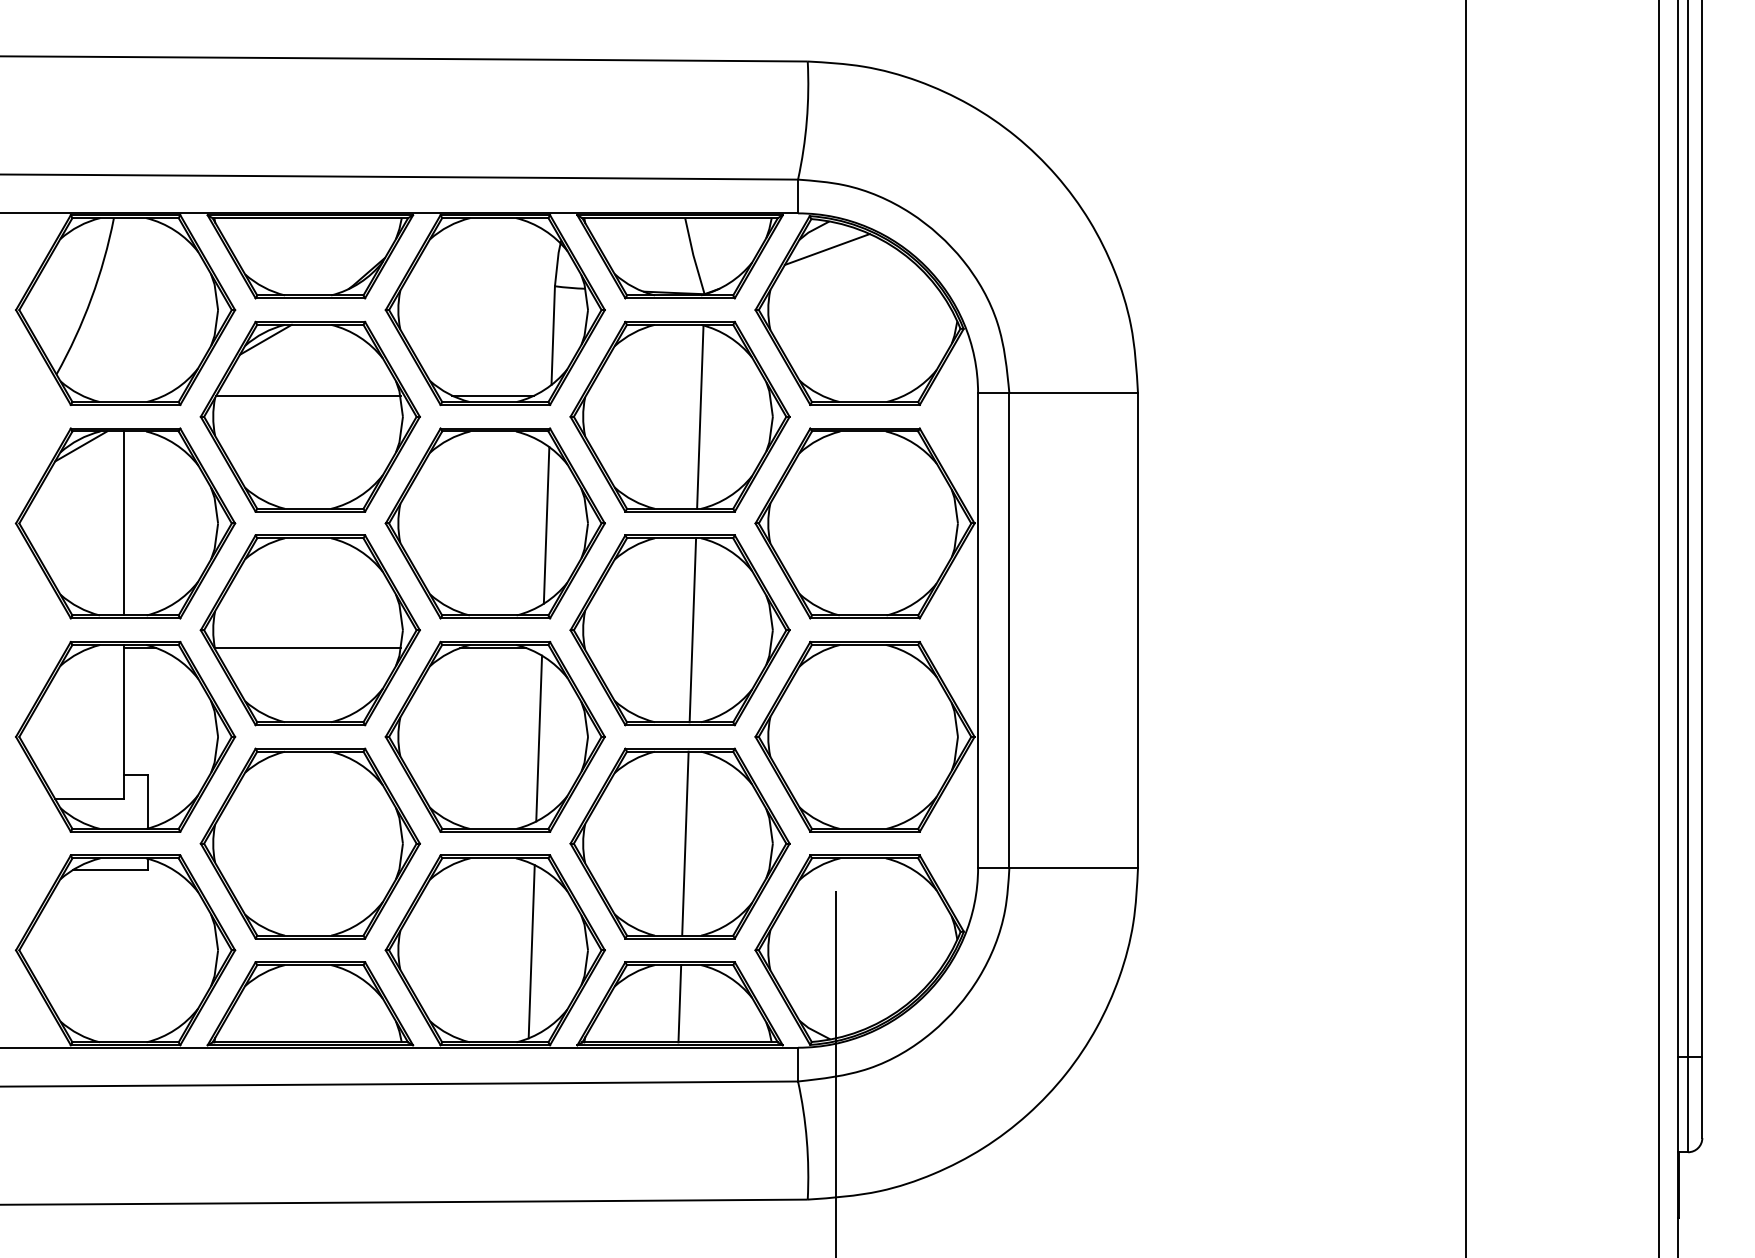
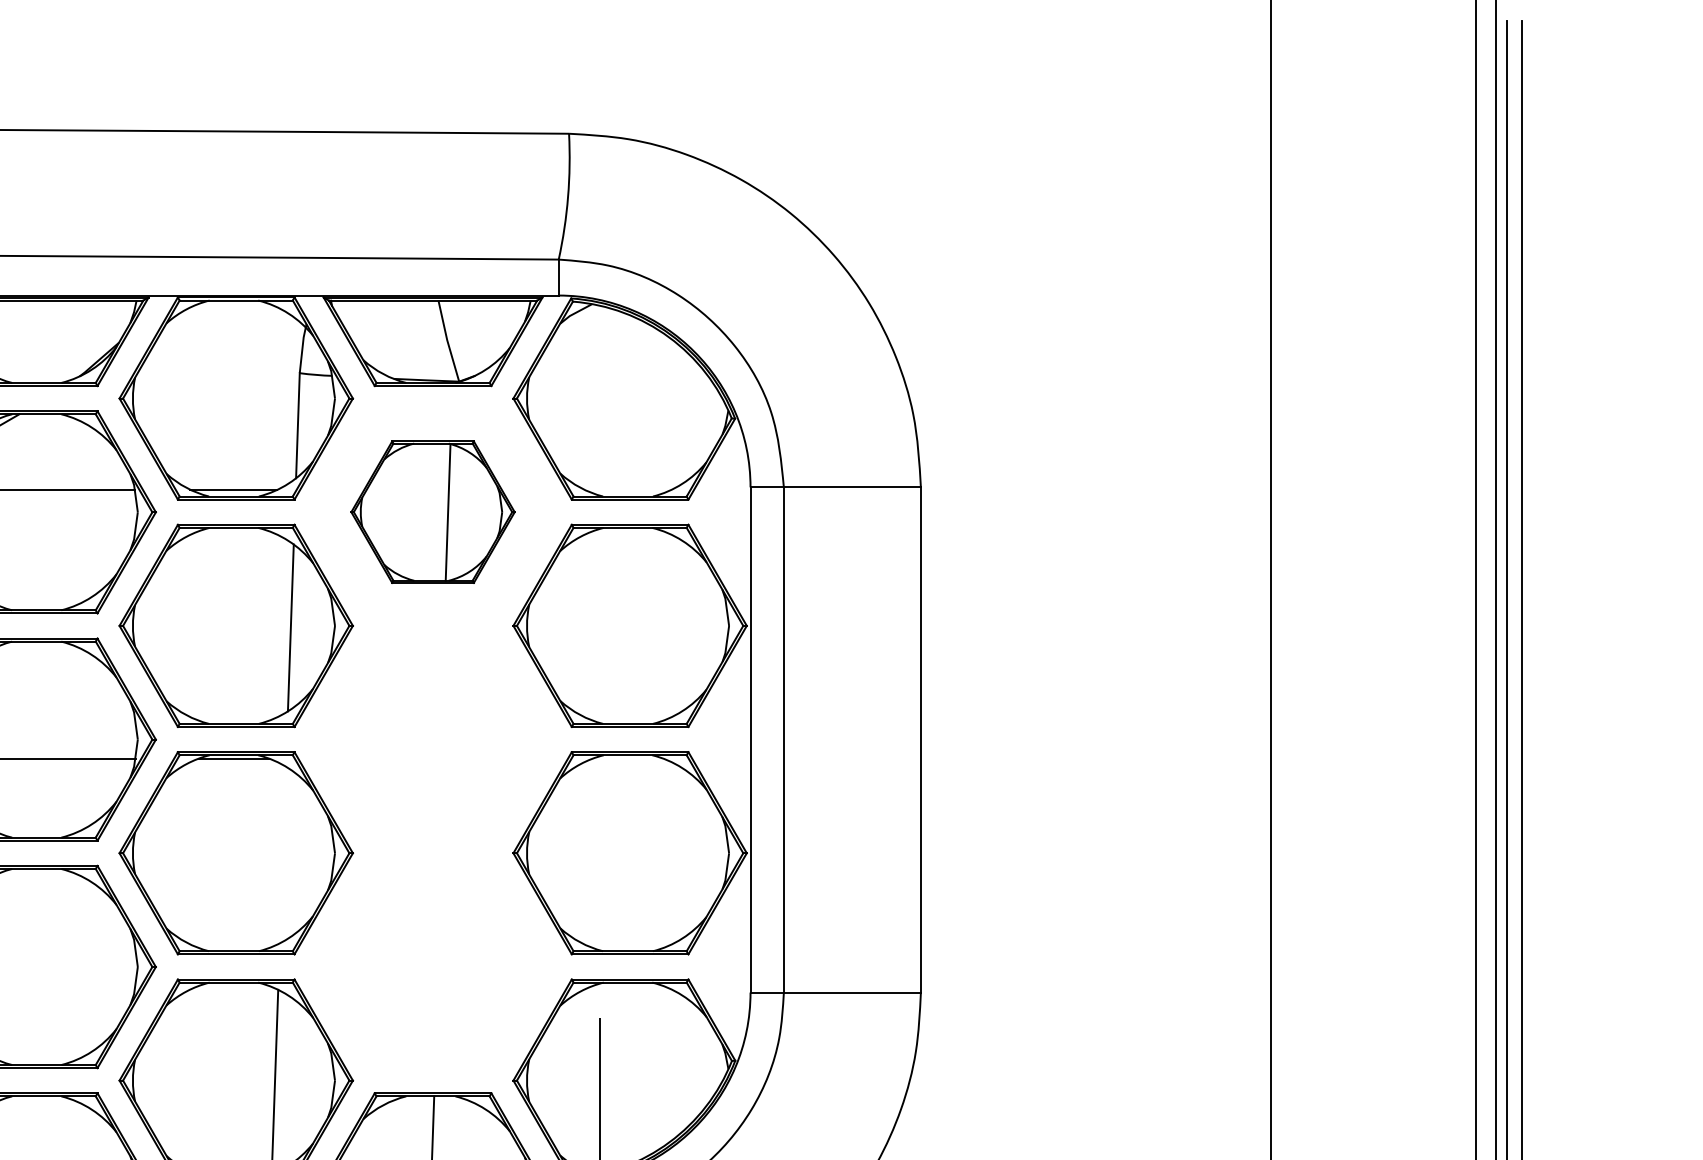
line: (826, 249) -> (589, 334), removed
part: (679, 416) -> (432, 511), size x0.7
part: (679, 630) -> (432, 739), removed
line: (539, 738) -> (283, 854), removed
part: (679, 843) -> (432, 966), removed

